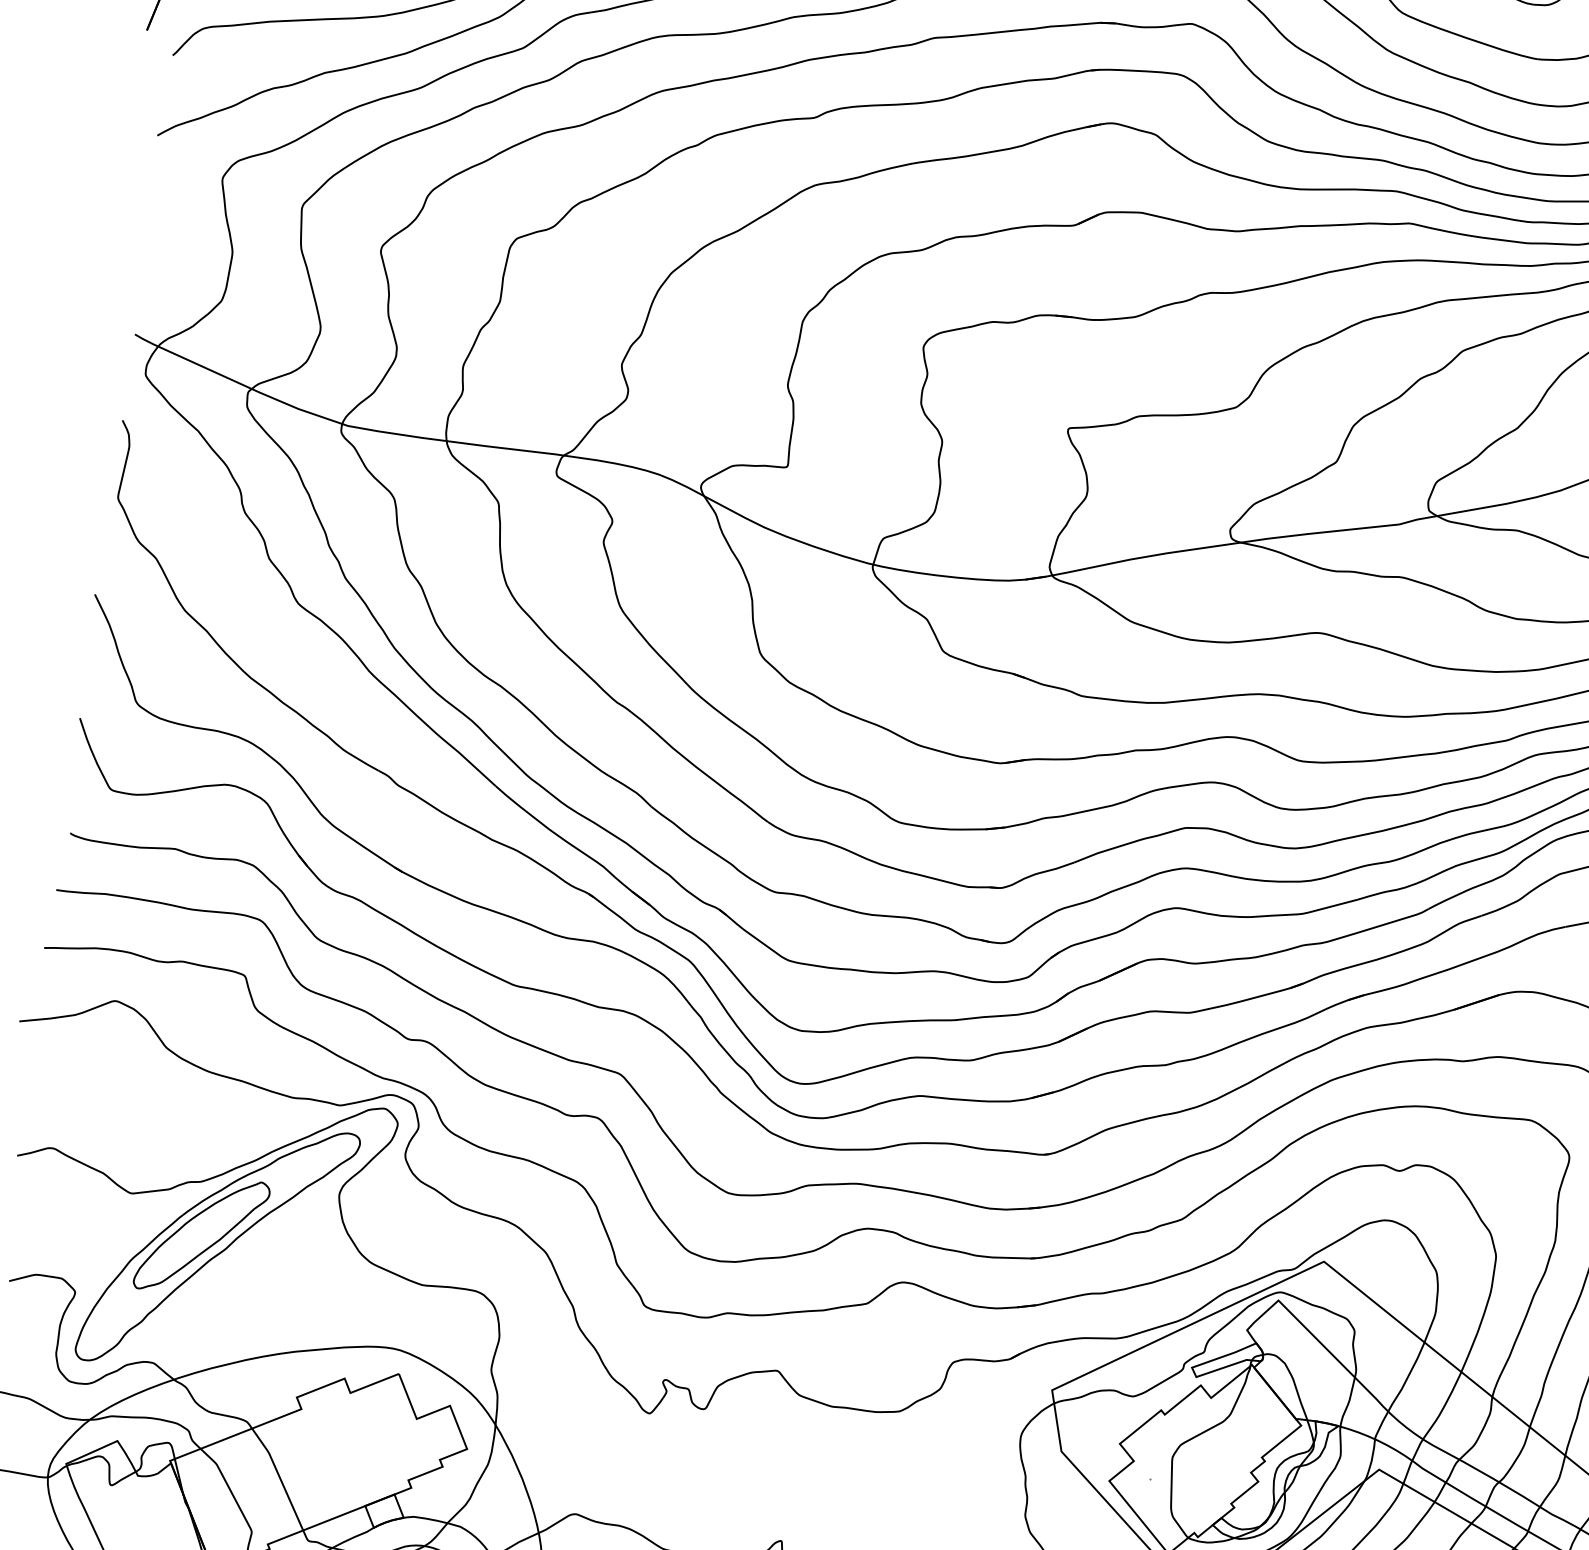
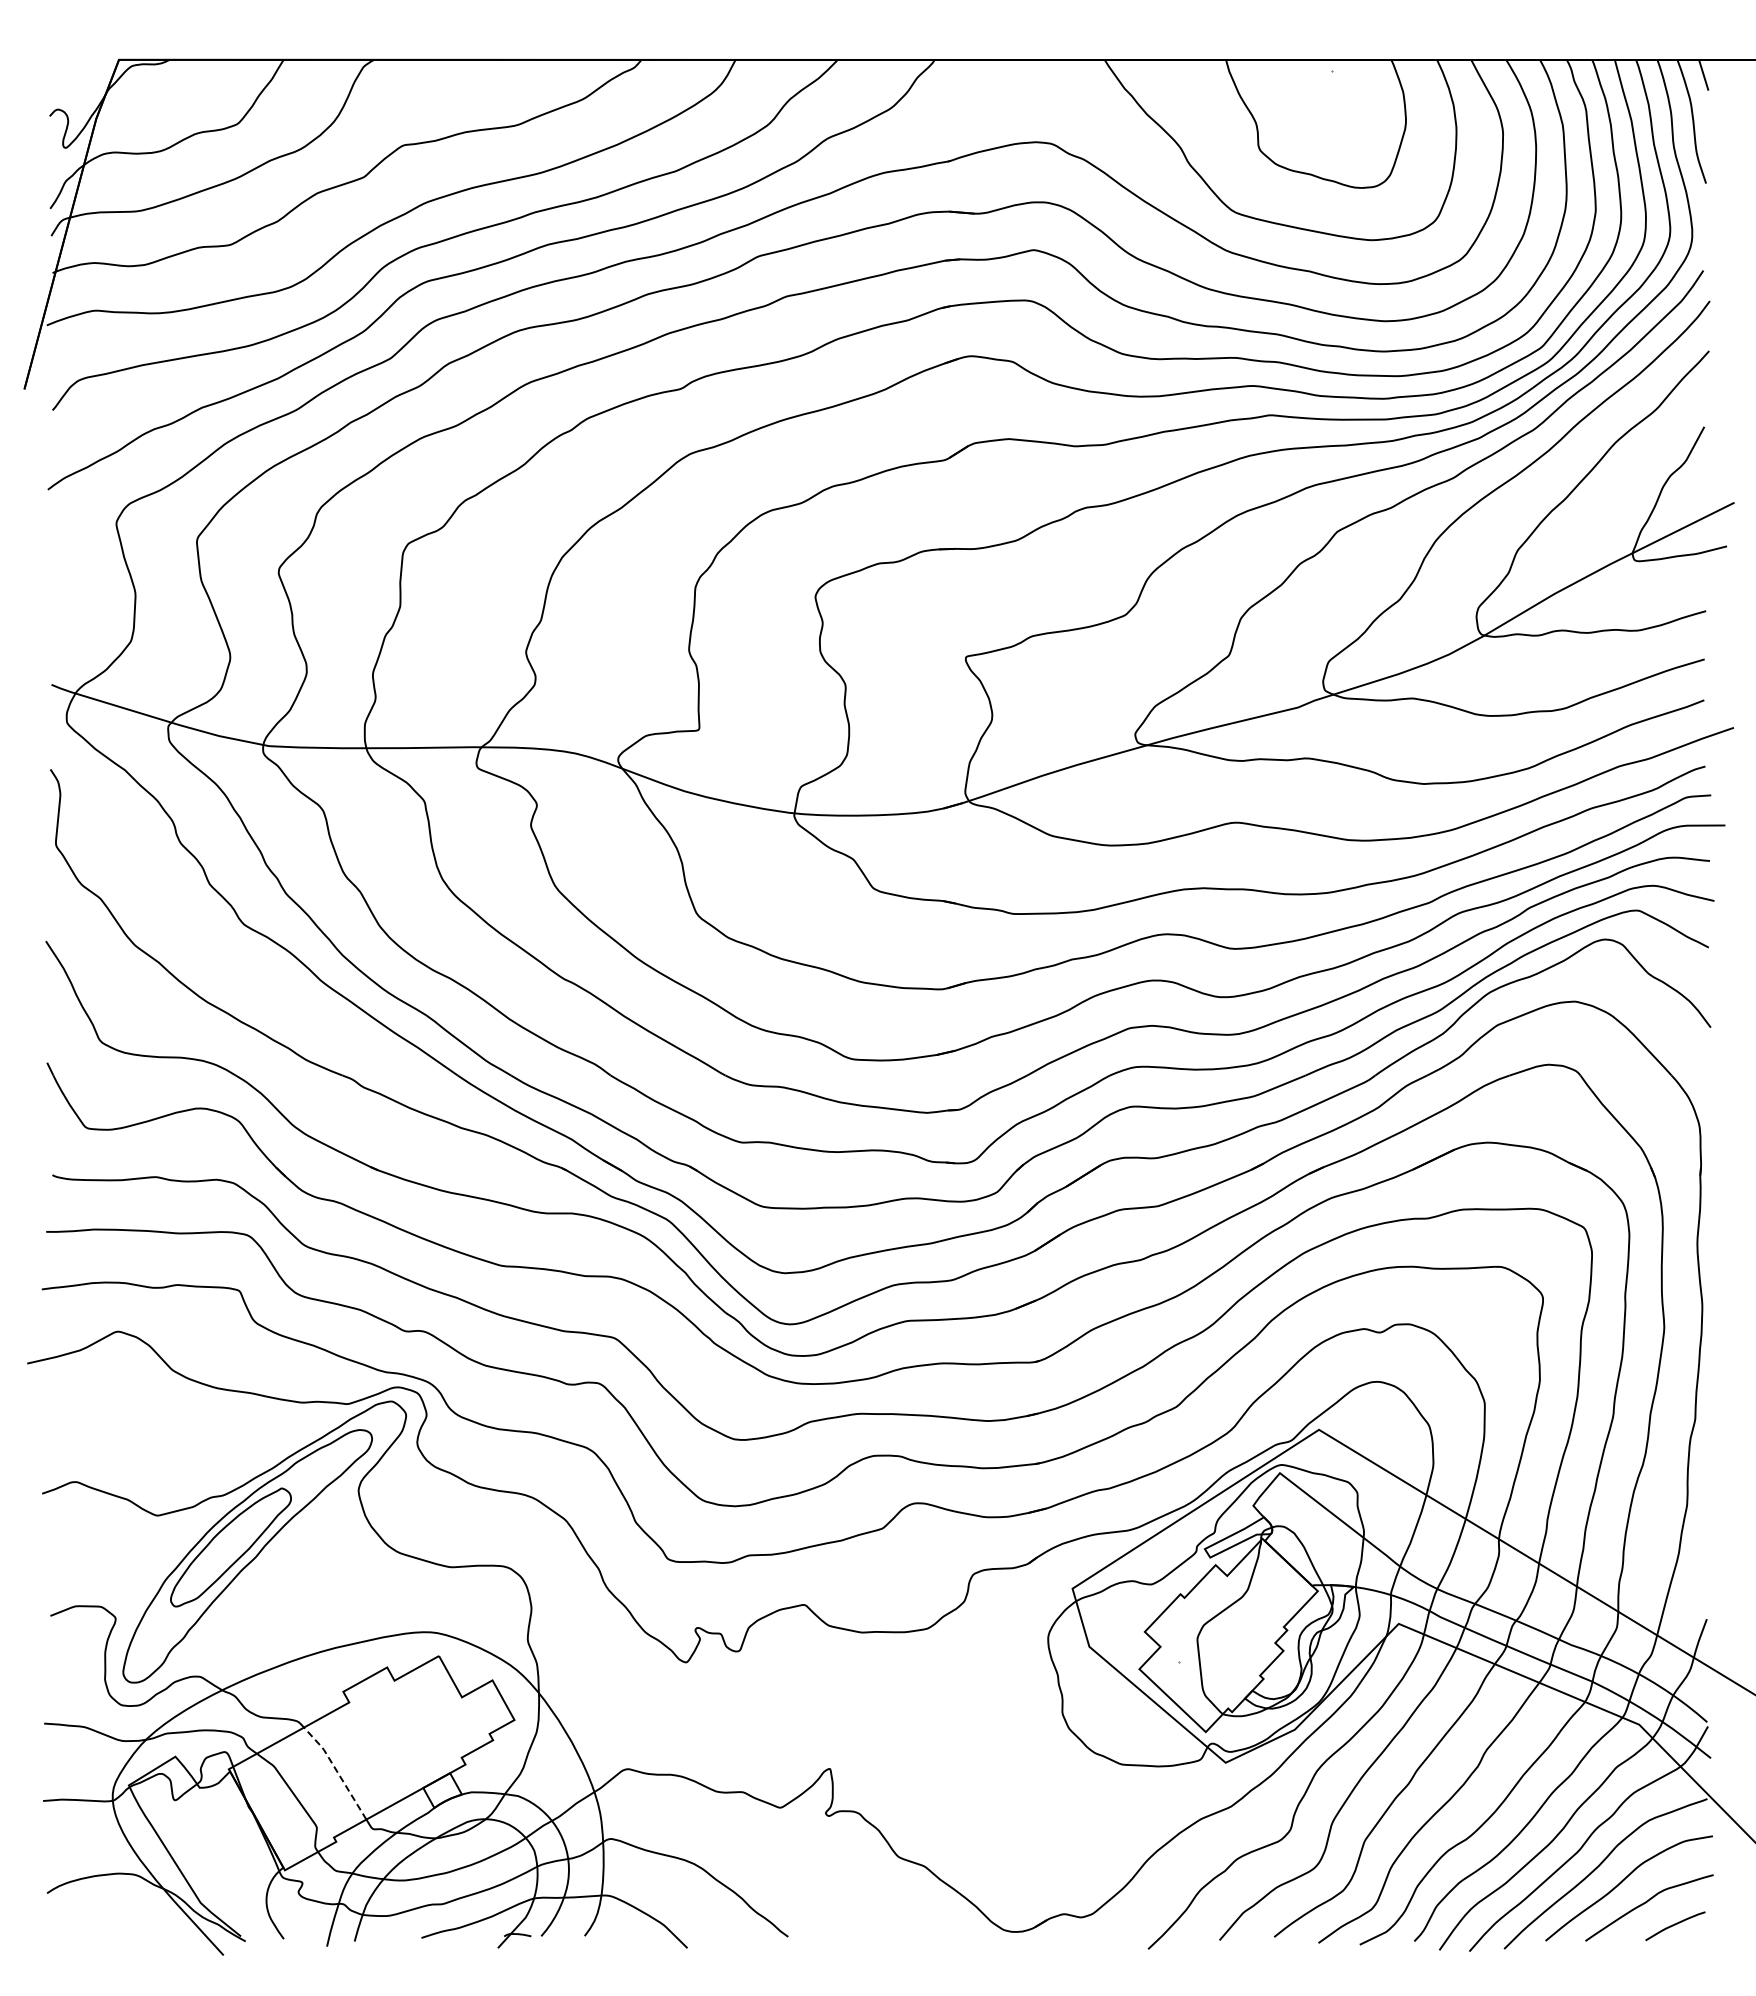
line: (279, 1476) -> (336, 1770), solid -> dashed

